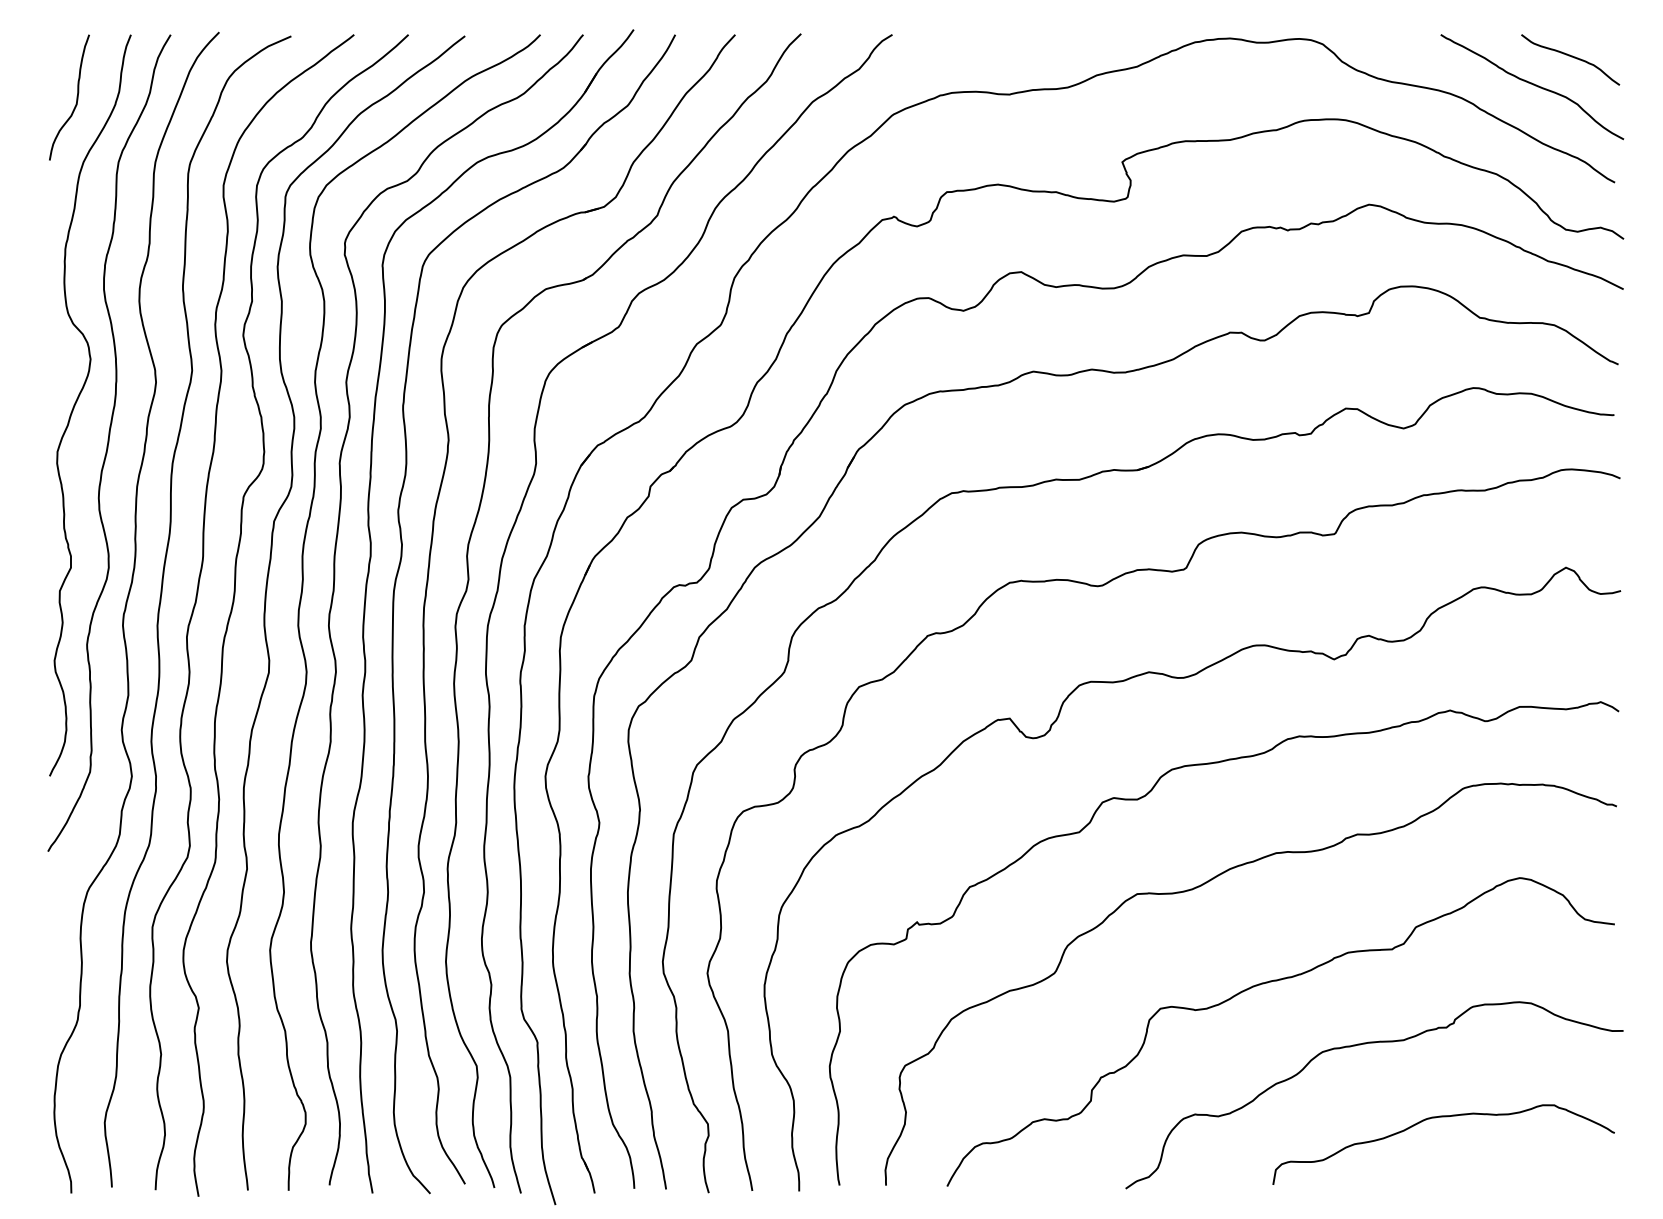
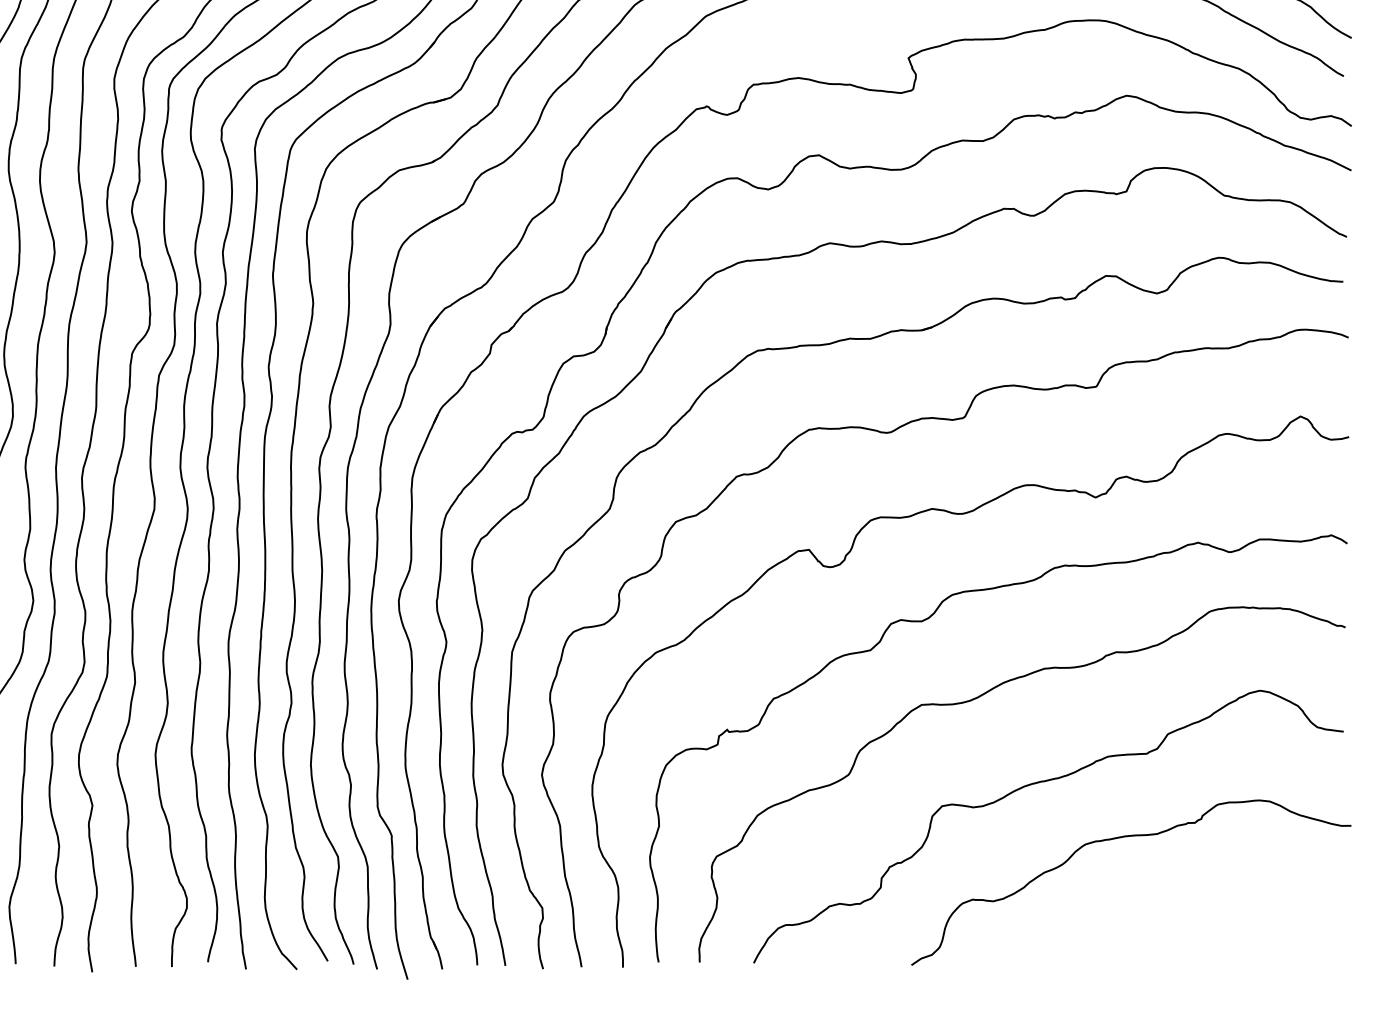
curve: (1443, 1117) -> (1192, 902), removed

